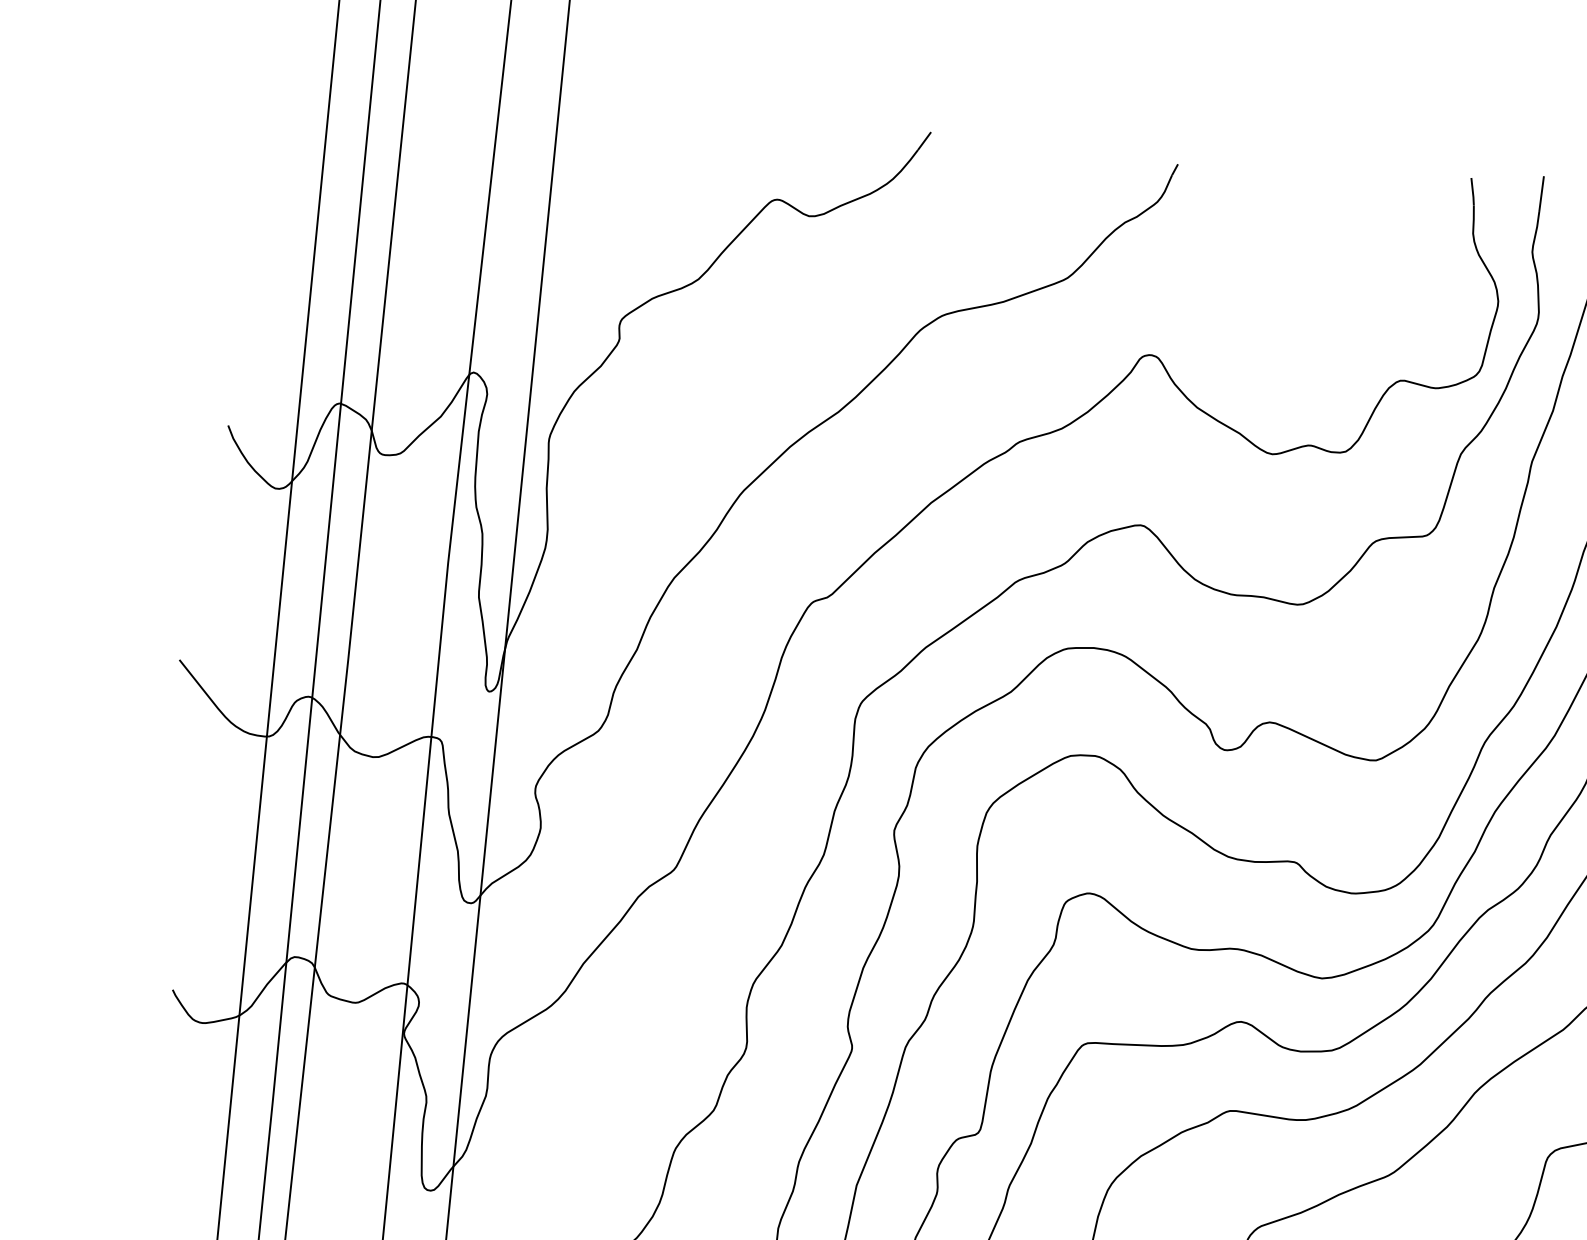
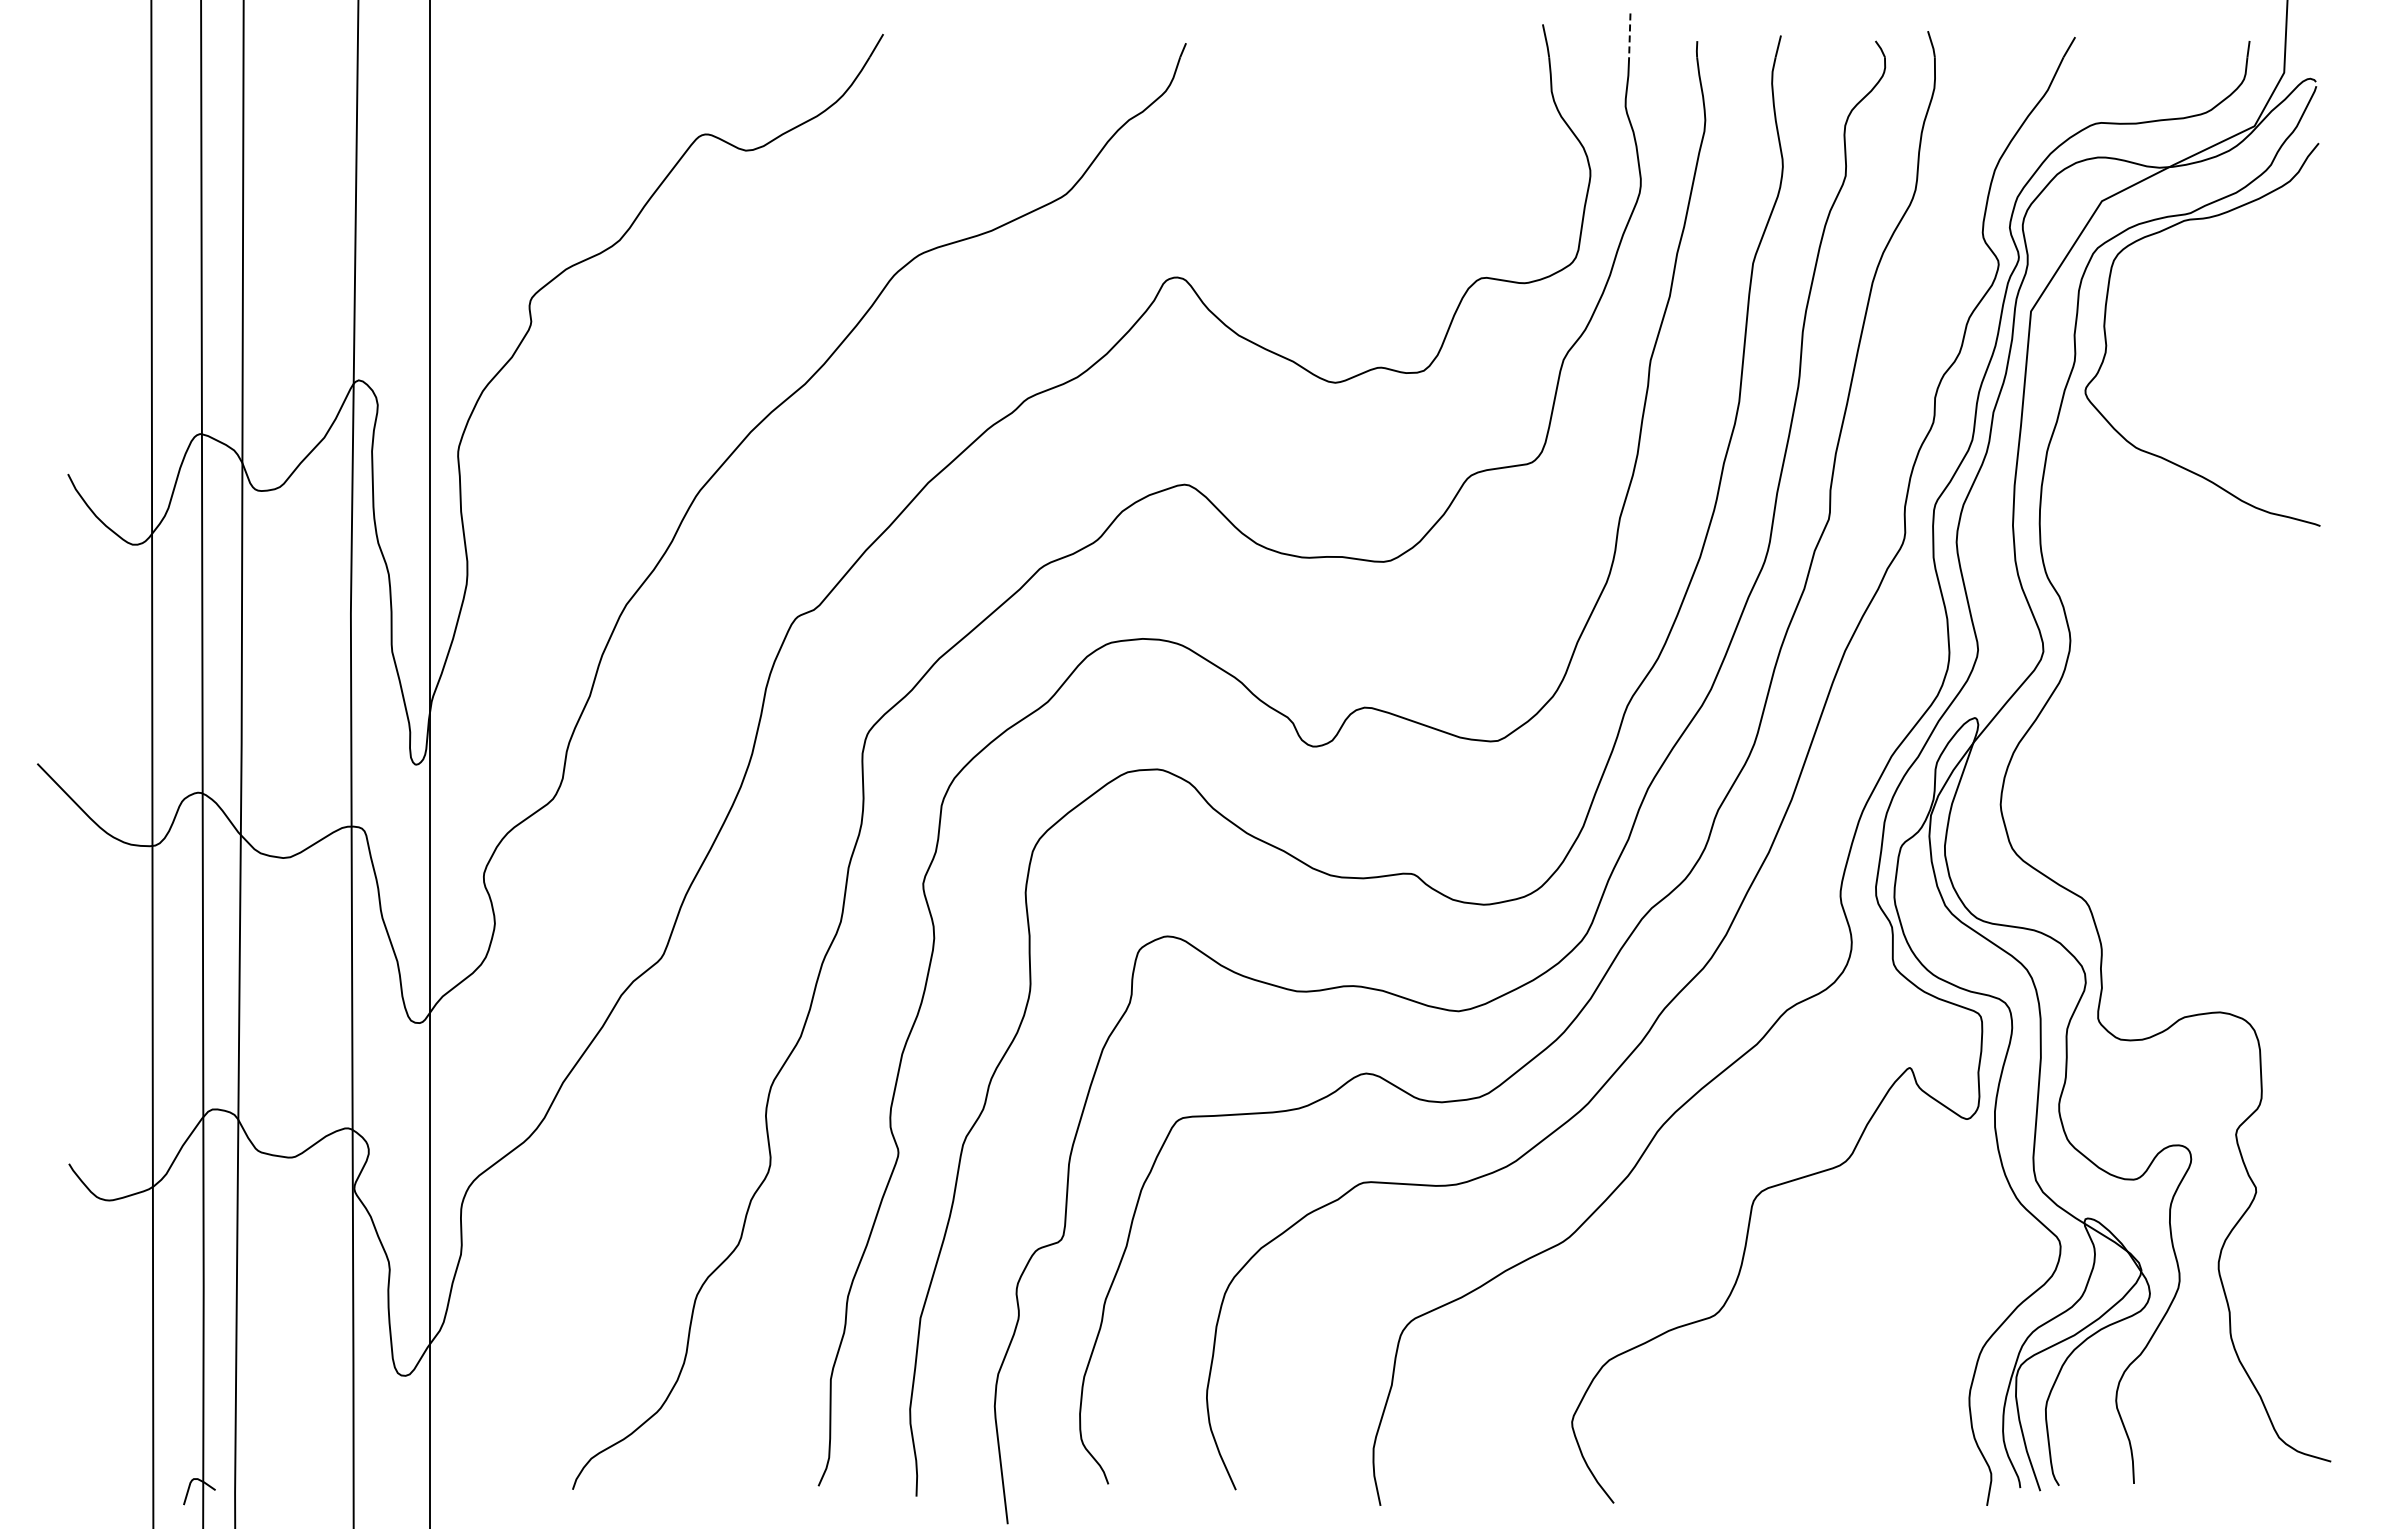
line: (1541, 194) -> (1629, 35), solid -> dashed

